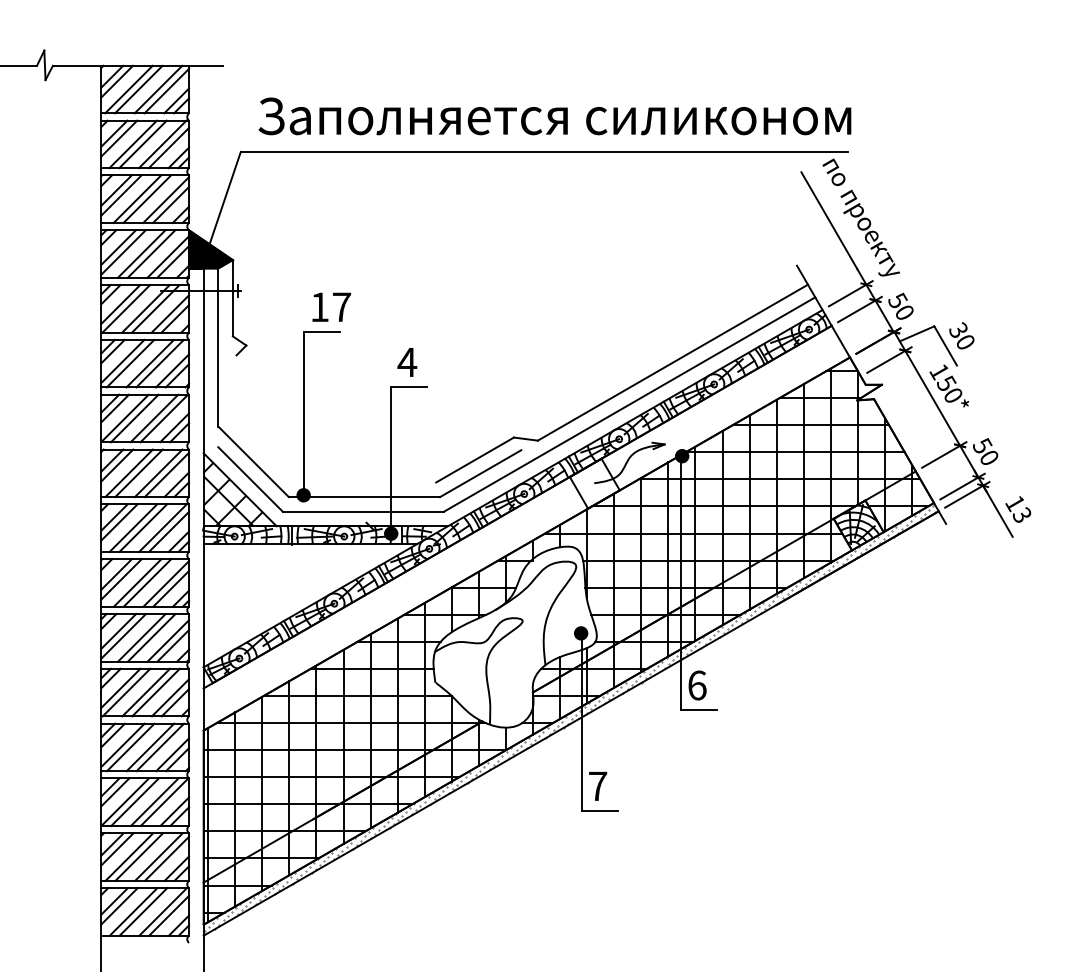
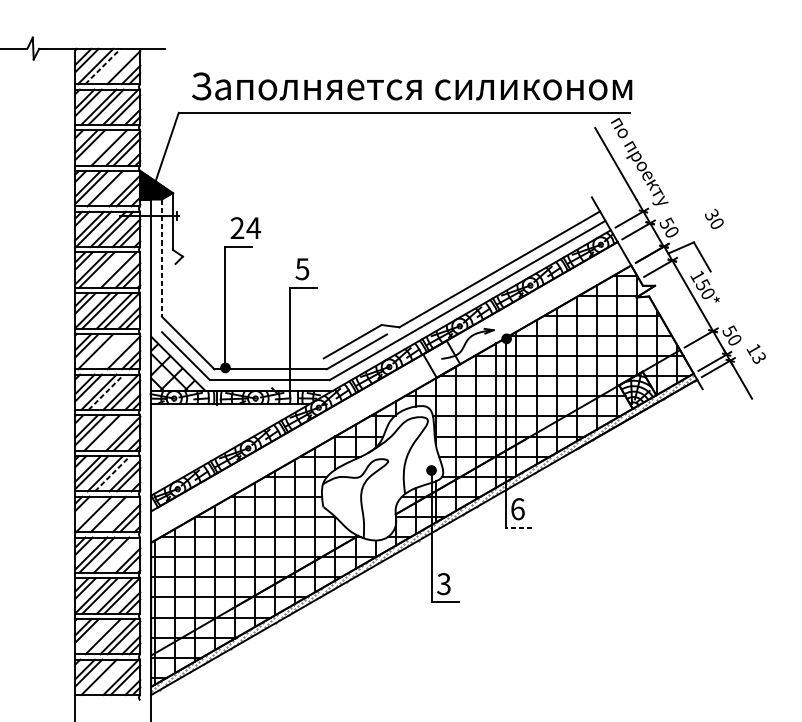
line: (138, 89) -> (102, 66), solid -> dashed
line: (158, 89) -> (117, 66), removed
line: (137, 198) -> (102, 147), removed
line: (151, 253) -> (112, 188), removed
text: (330, 306) -> (245, 227), 17 -> 24
text: (961, 335) -> (714, 218), moved
line: (218, 347) -> (162, 258), solid -> dashed
text: (407, 362) -> (302, 269), 4 -> 5
line: (149, 363) -> (110, 270), removed
line: (138, 473) -> (102, 351), removed
line: (158, 473) -> (117, 351), removed
text: (1018, 509) -> (756, 353), moved
line: (143, 528) -> (106, 392), solid -> dashed
fill: (391, 533) -> (290, 396), removed
line: (147, 582) -> (109, 432), removed
line: (151, 637) -> (112, 473), solid -> dashed
line: (120, 687) -> (89, 510), removed
line: (155, 692) -> (115, 514), removed
line: (698, 710) -> (518, 527), solid -> dashed
line: (160, 747) -> (119, 555), removed
text: (597, 786) -> (443, 584), 7 -> 3
line: (129, 856) -> (96, 636), removed
line: (143, 911) -> (106, 677), removed

